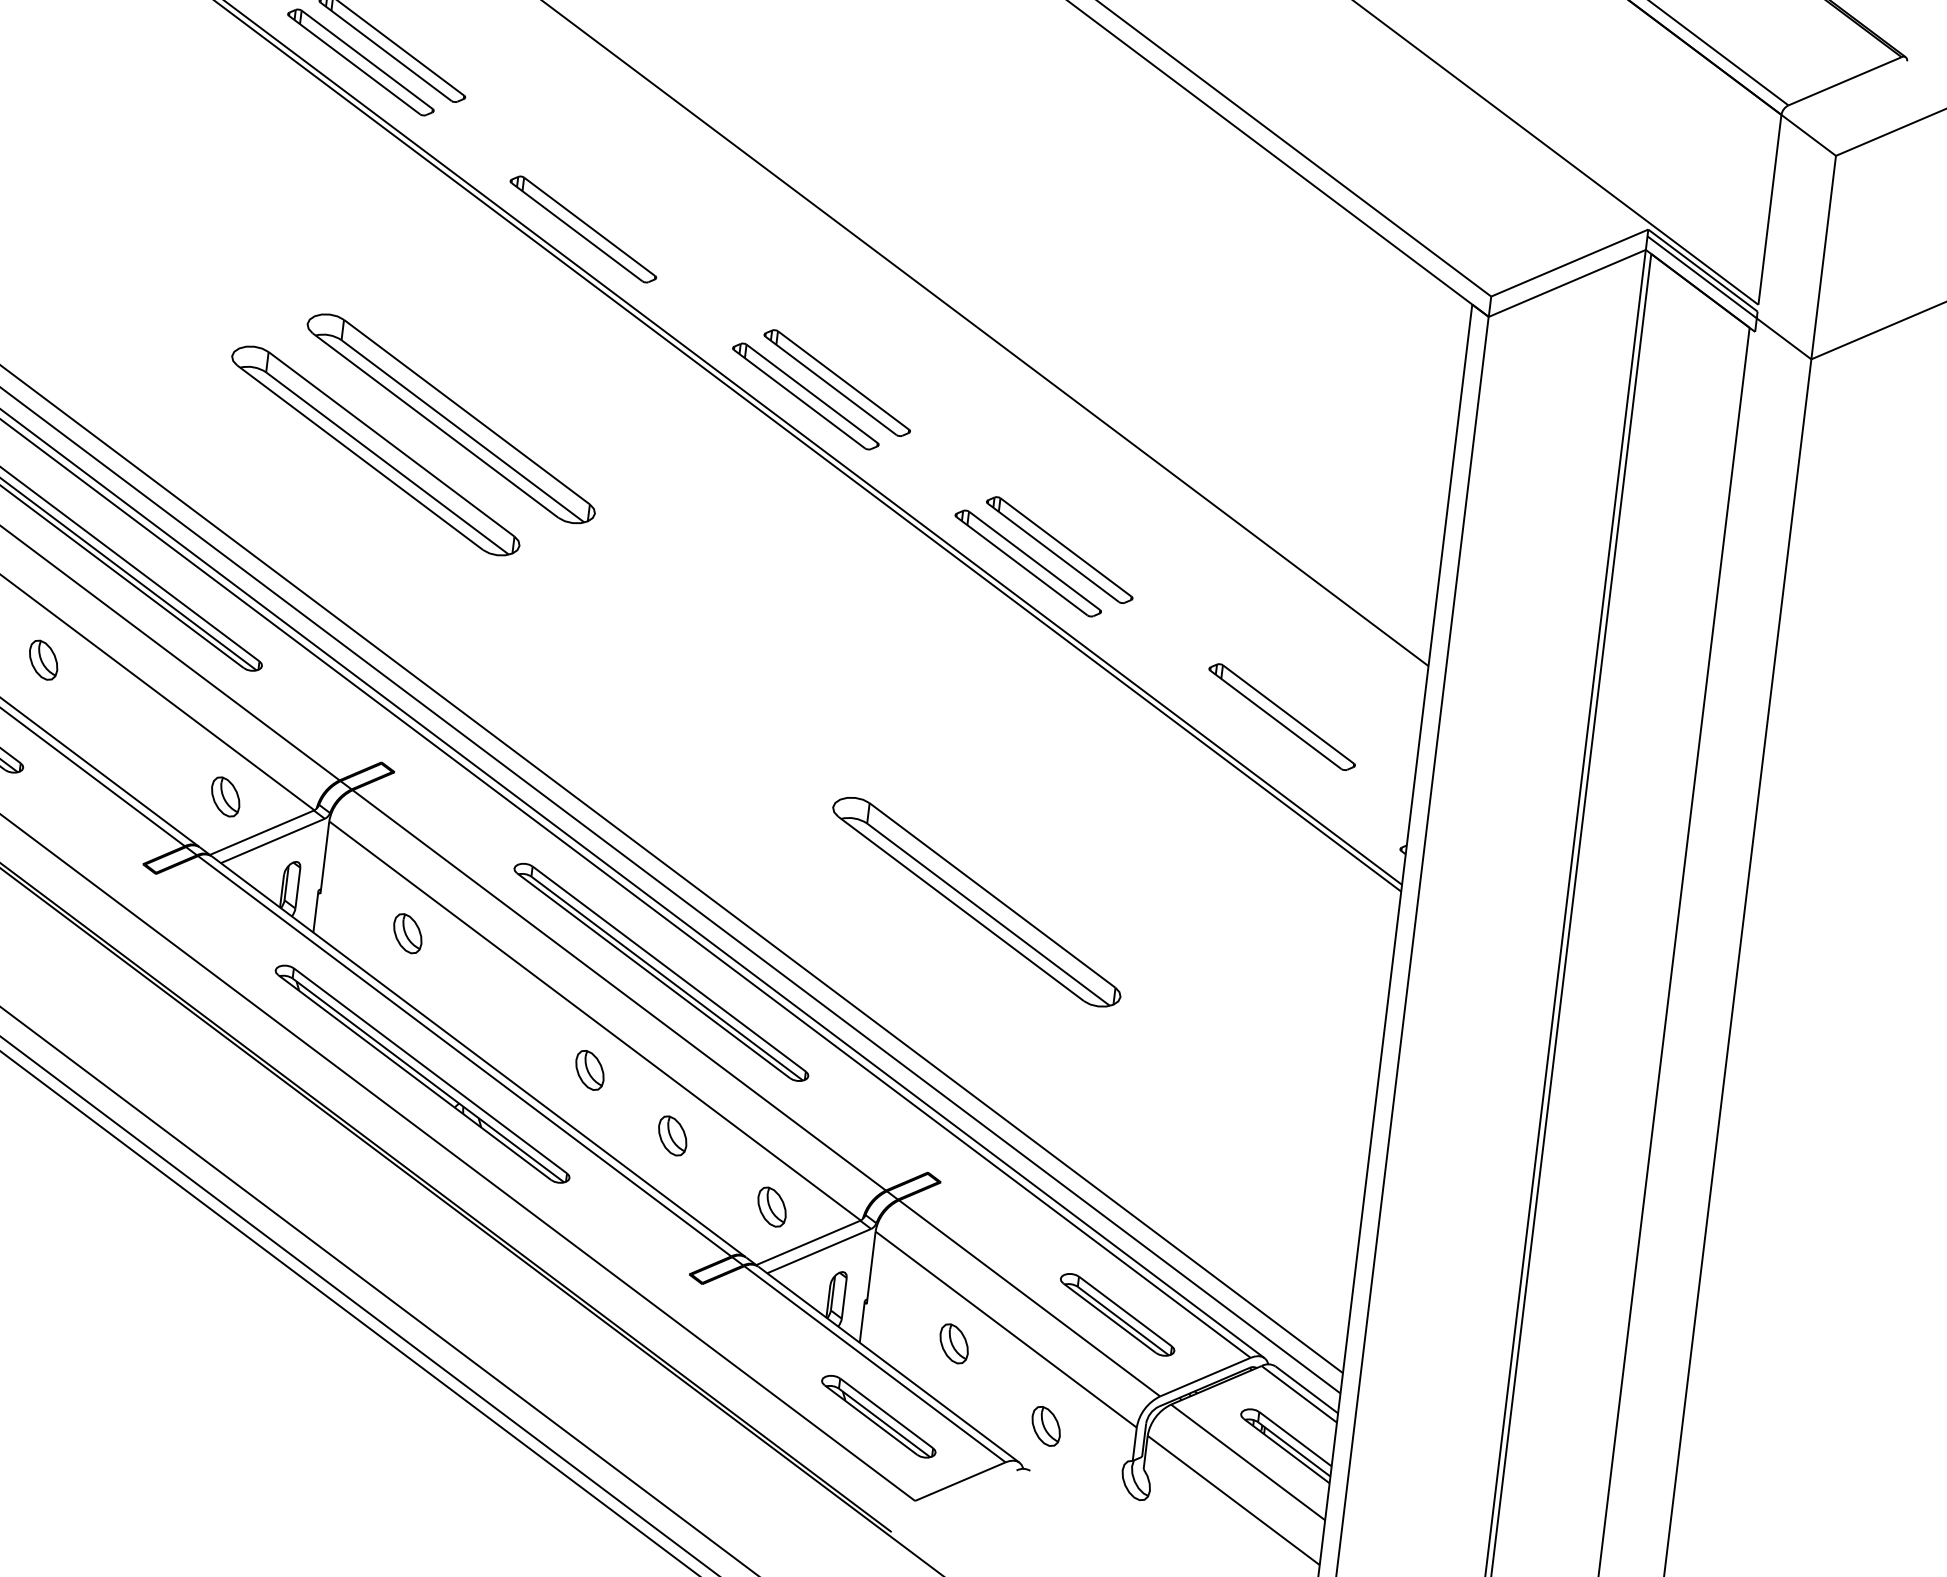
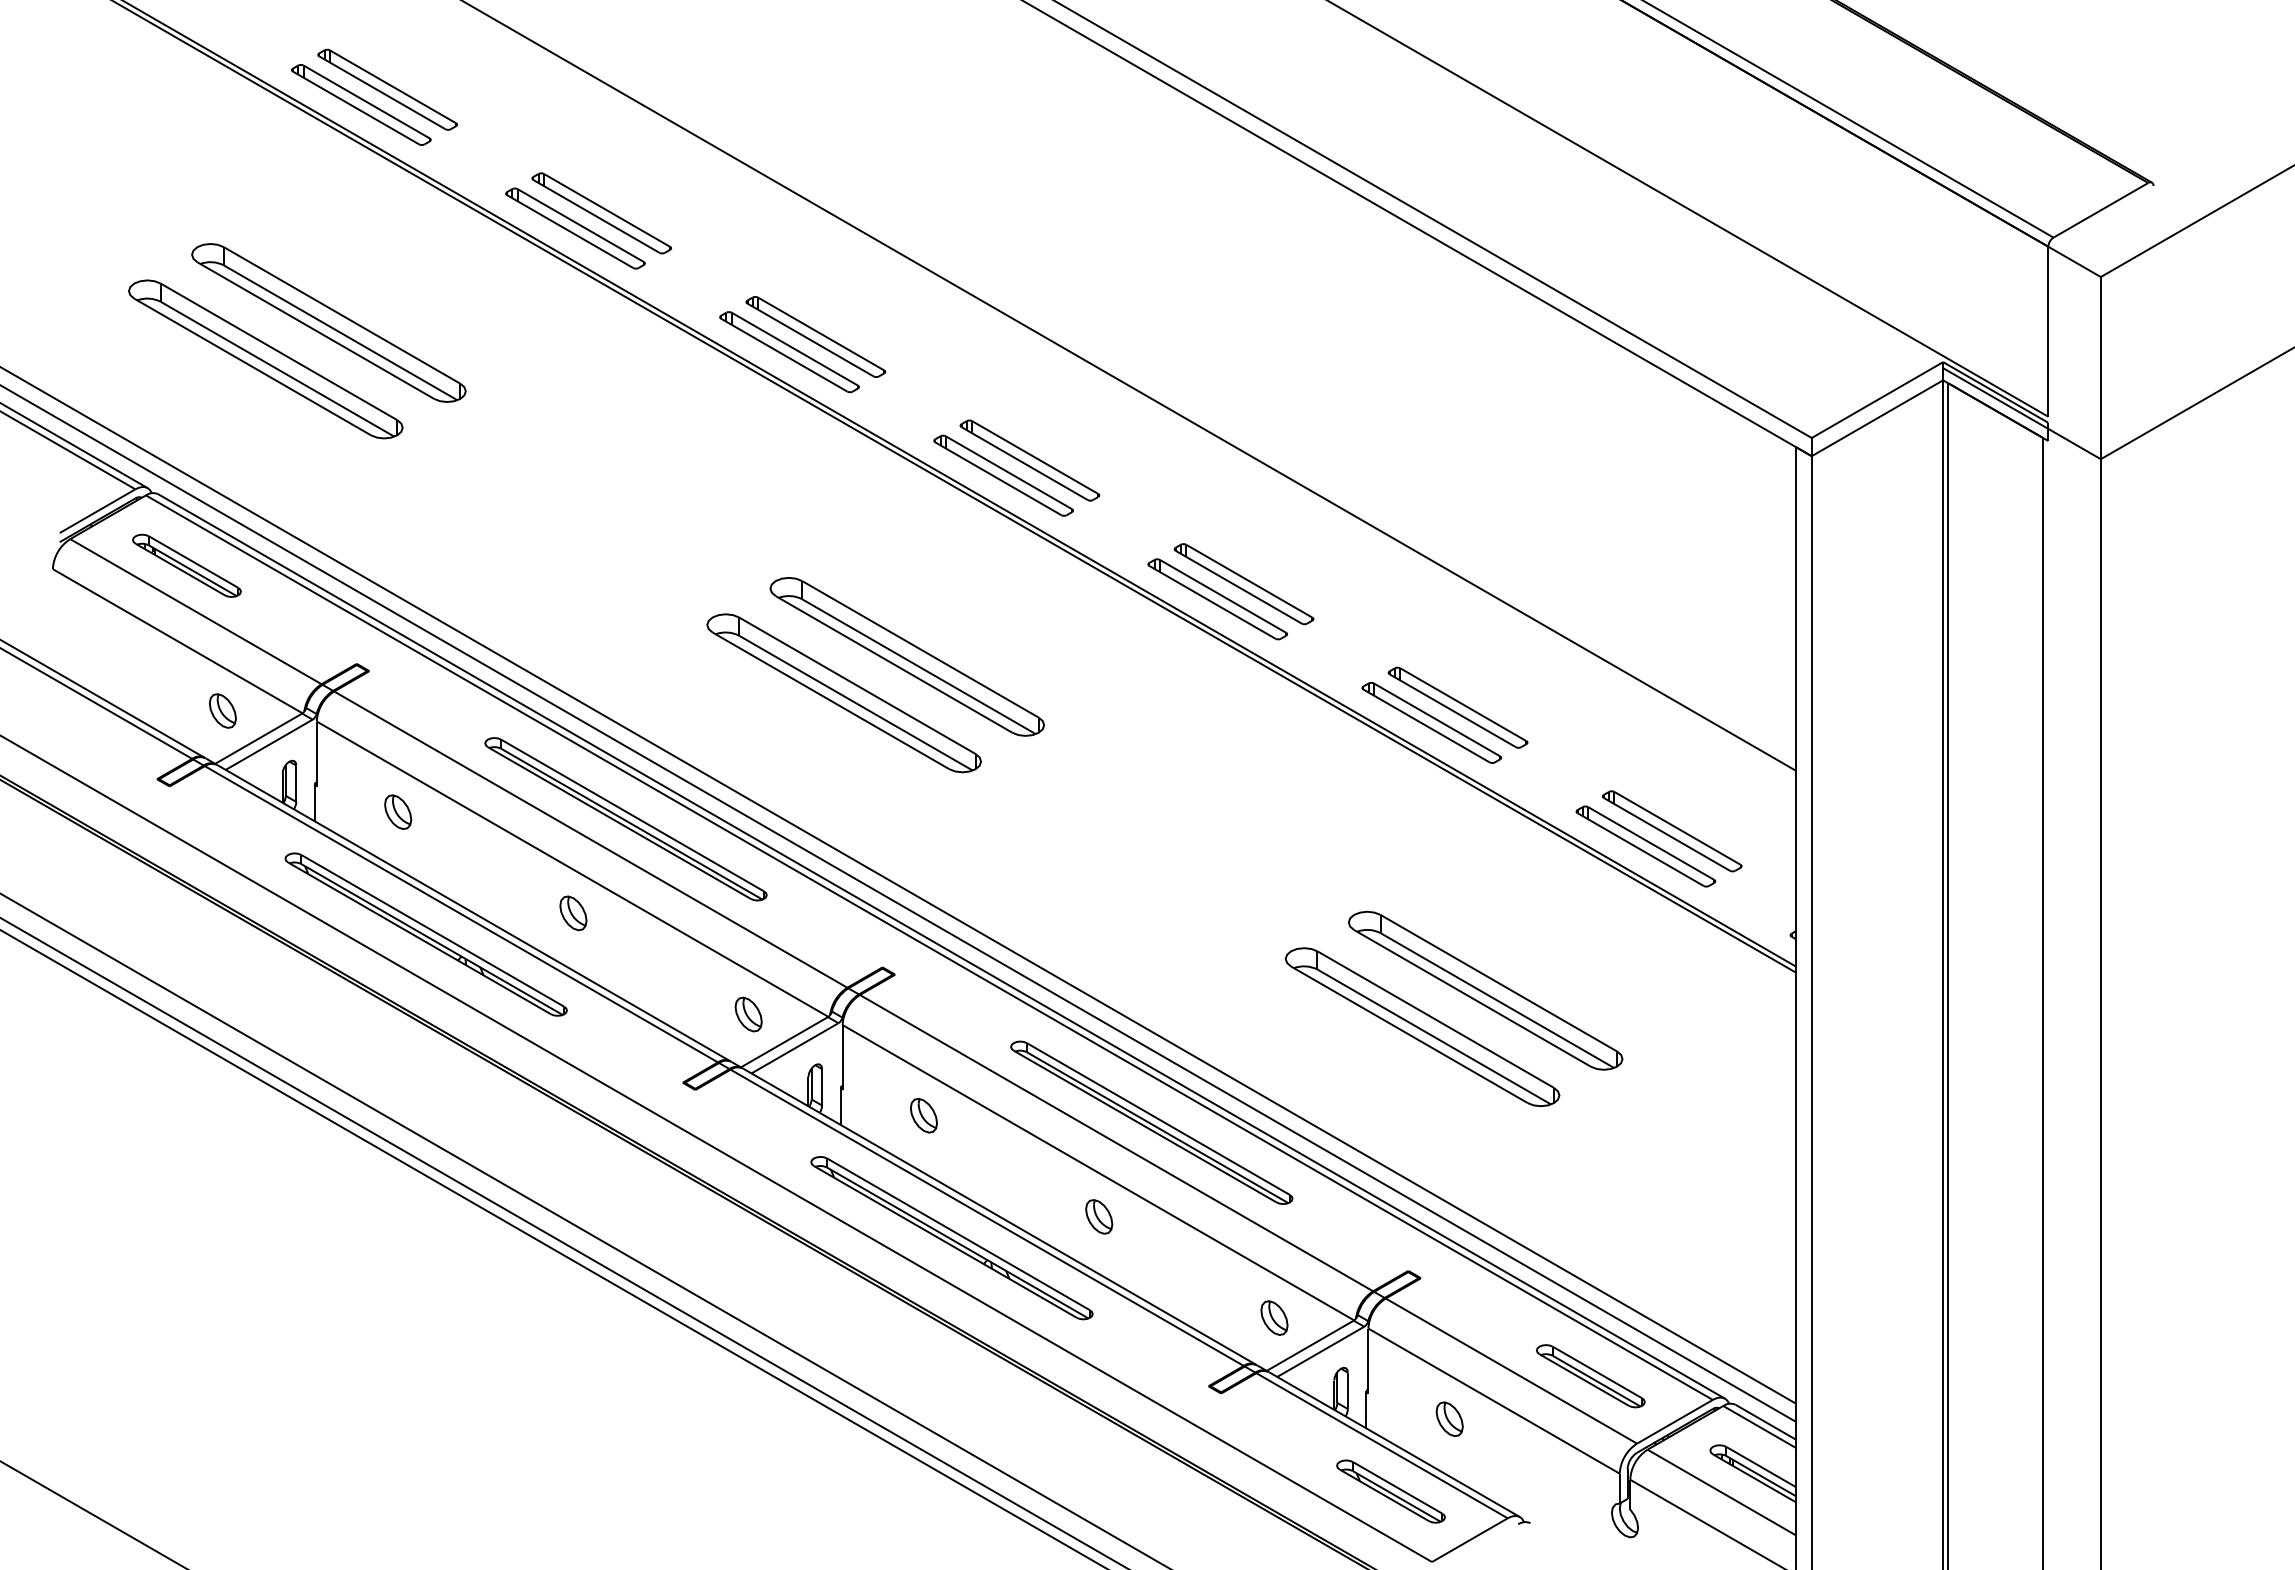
part: (614, 215) -> (1029, 460), added
part: (1250, 730) -> (1645, 846), added
part: (1052, 869) -> (1485, 990), added
part: (673, 1135) -> (1179, 1265), removed
part: (1046, 1425) -> (1539, 1481), removed

